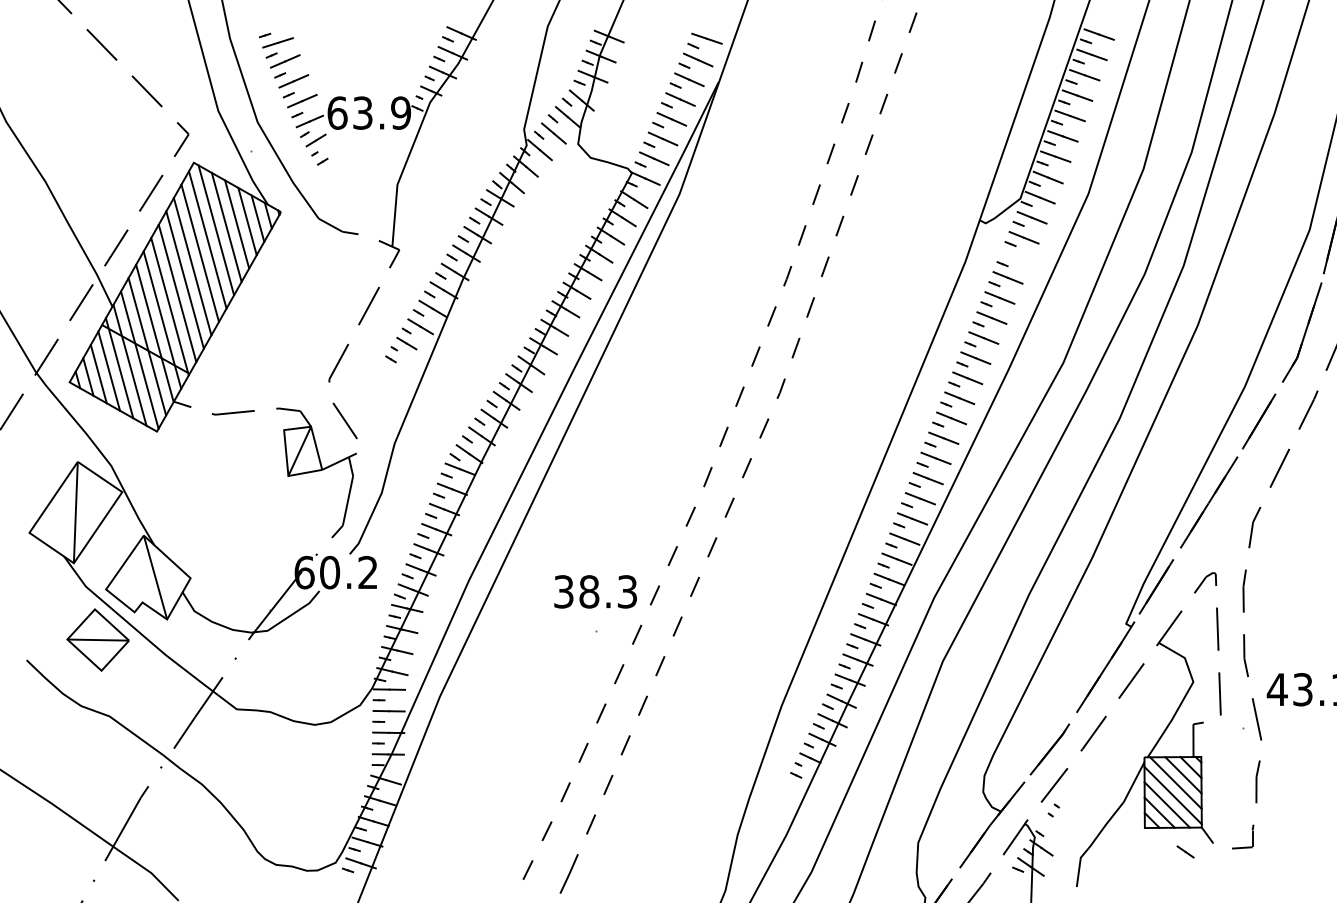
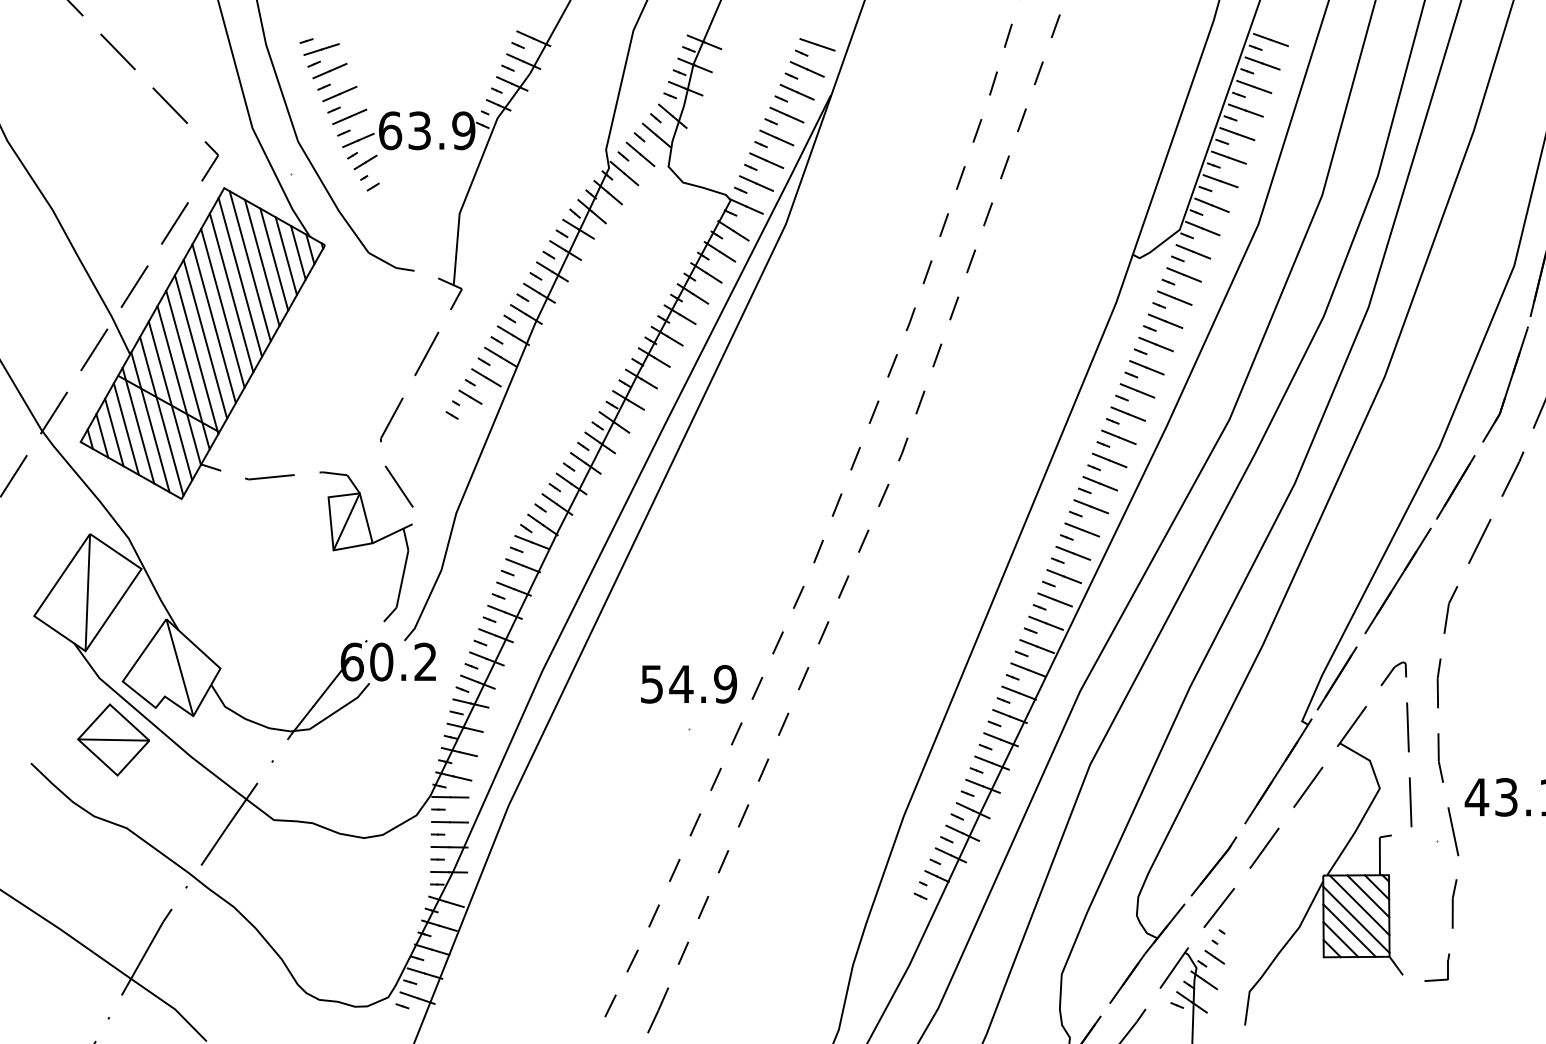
line: (1015, 257) -> (1174, 297), added
text: (595, 591) -> (688, 683), 38.3 -> 54.9
line: (1185, 851) -> (1214, 956), moved

